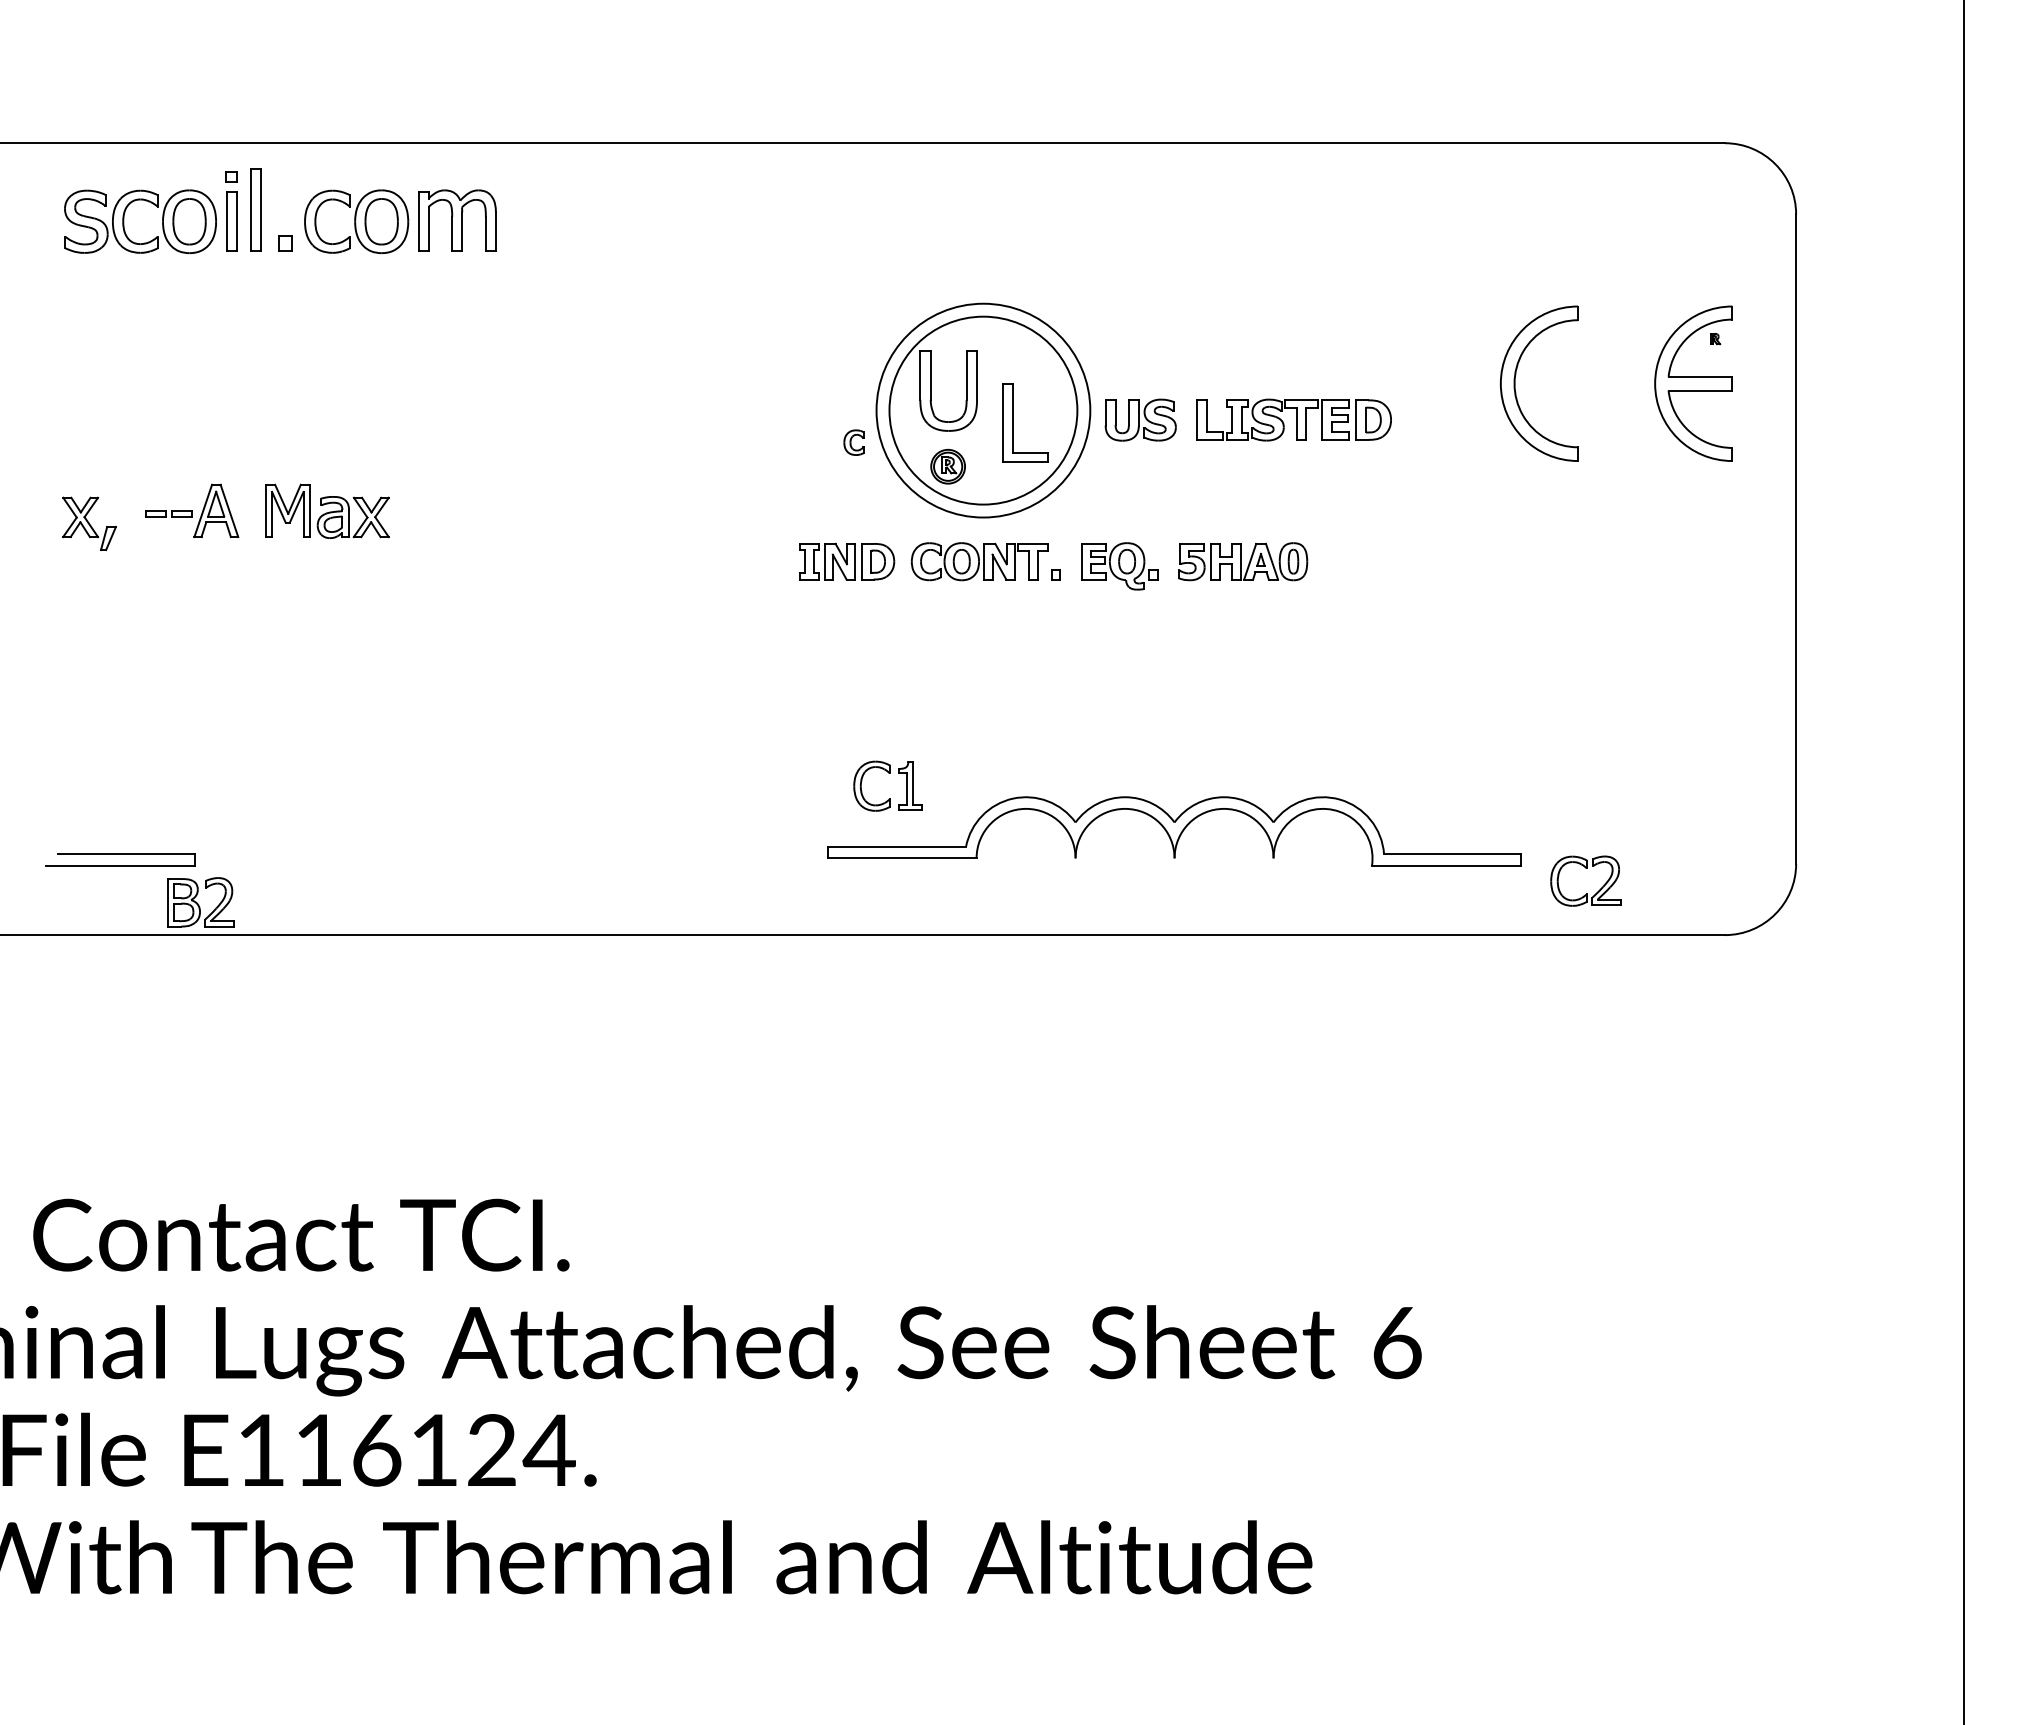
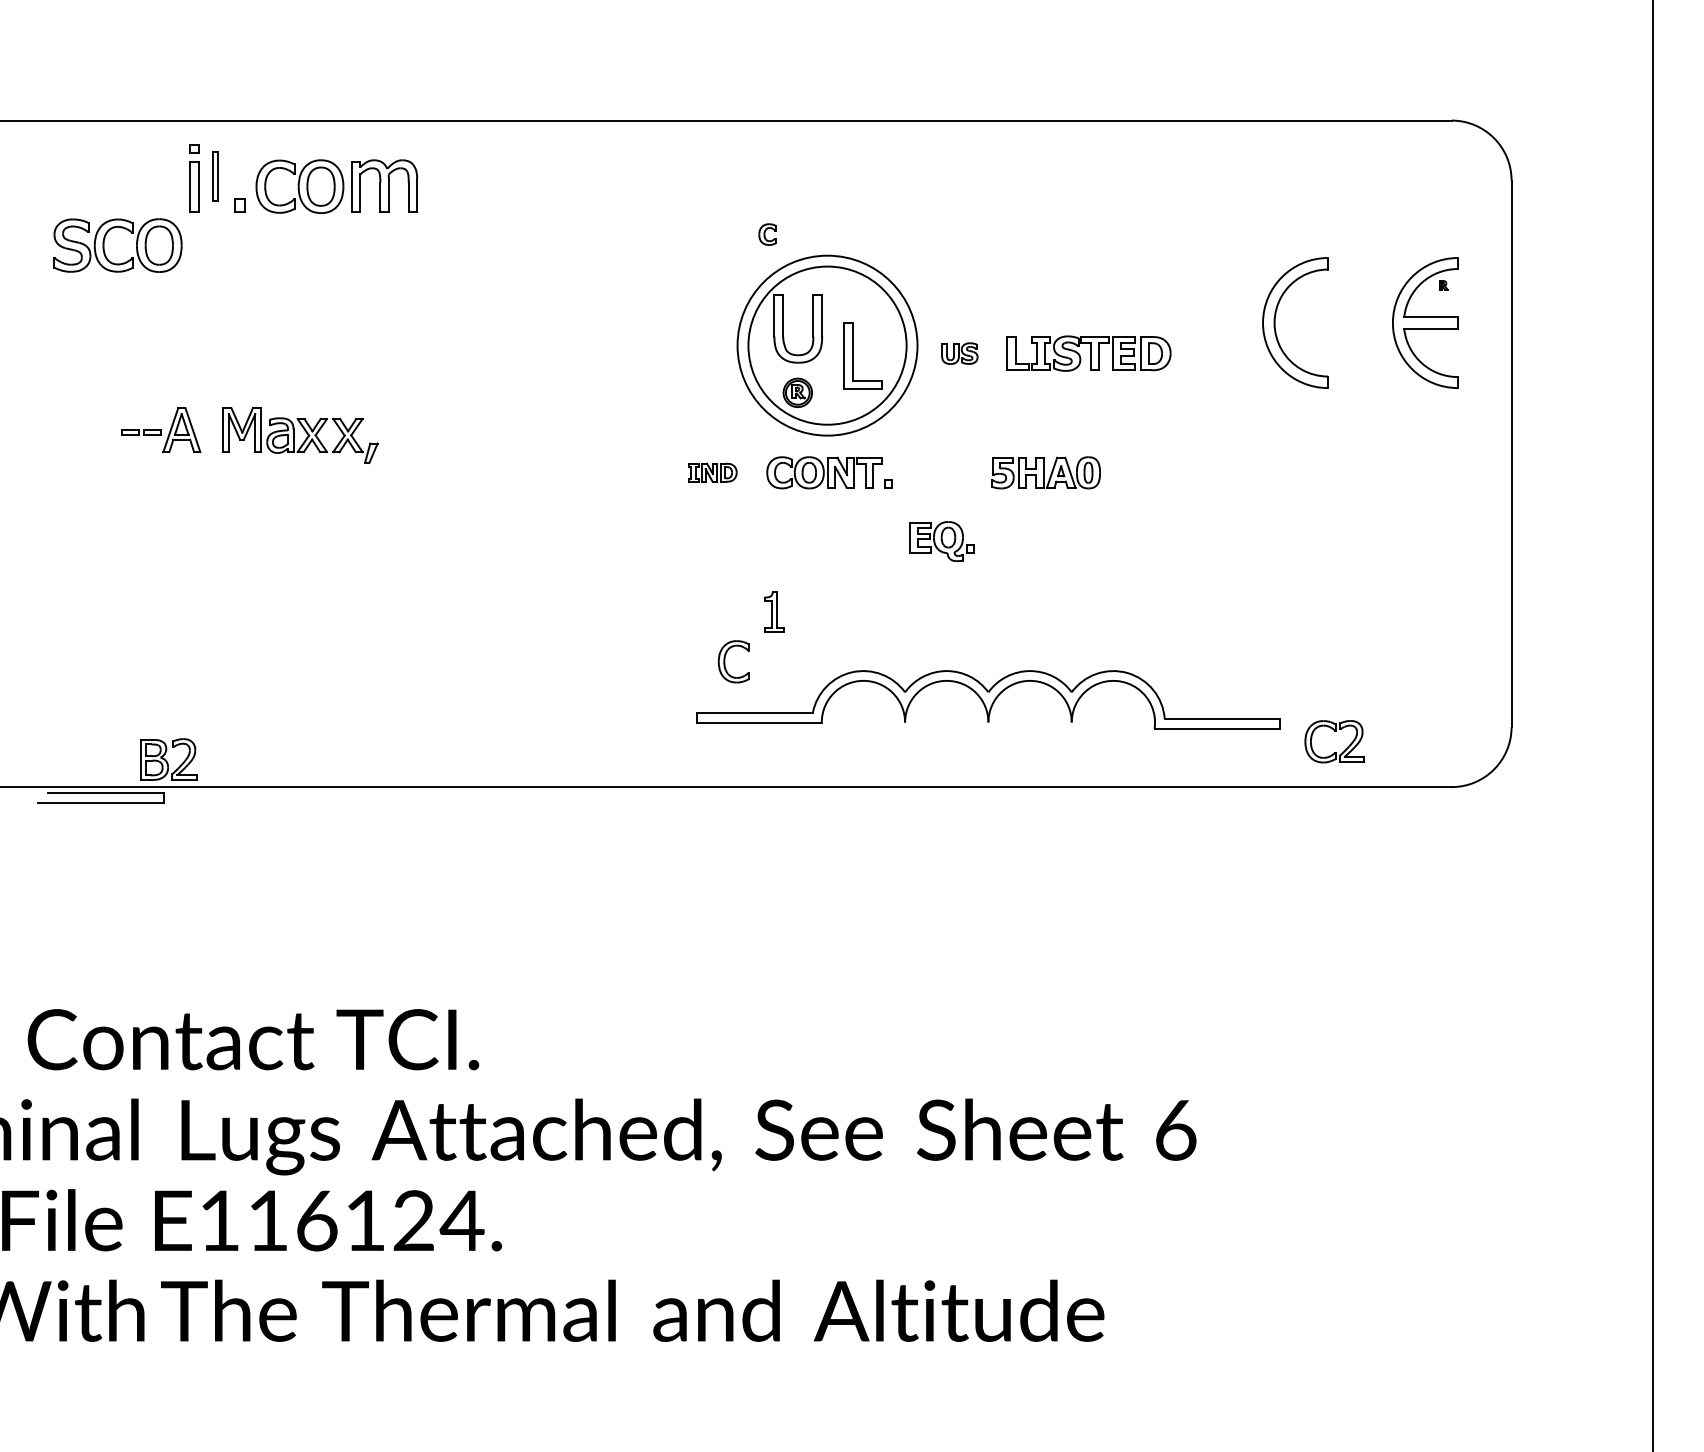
part: (255, 209) -> (214, 176), size x0.7
part: (124, 221) -> (104, 245), moved
part: (1140, 419) -> (959, 353), size x0.6
part: (853, 442) -> (766, 234), moved
part: (89, 523) -> (355, 440), moved
part: (847, 561) -> (713, 472), size x0.6
part: (1119, 566) -> (942, 541), moved
part: (910, 785) -> (774, 611), moved
part: (120, 859) -> (101, 797), moved

